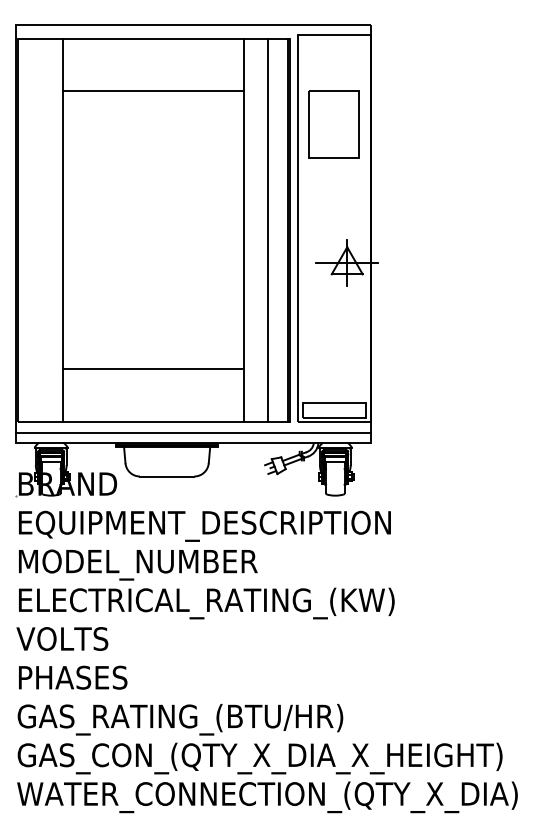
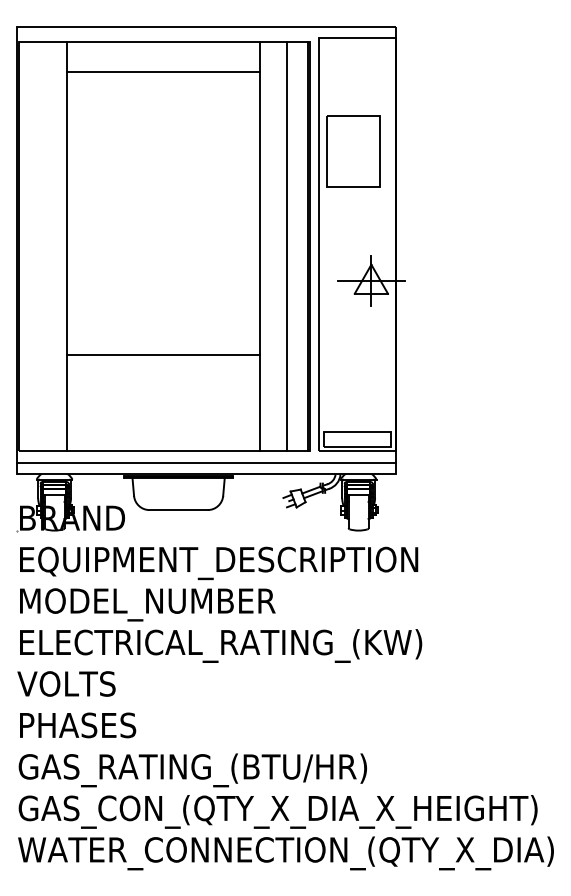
line: (152, 91) -> (162, 72), moved
part: (333, 124) -> (352, 151), moved
line: (152, 369) -> (162, 354), moved

